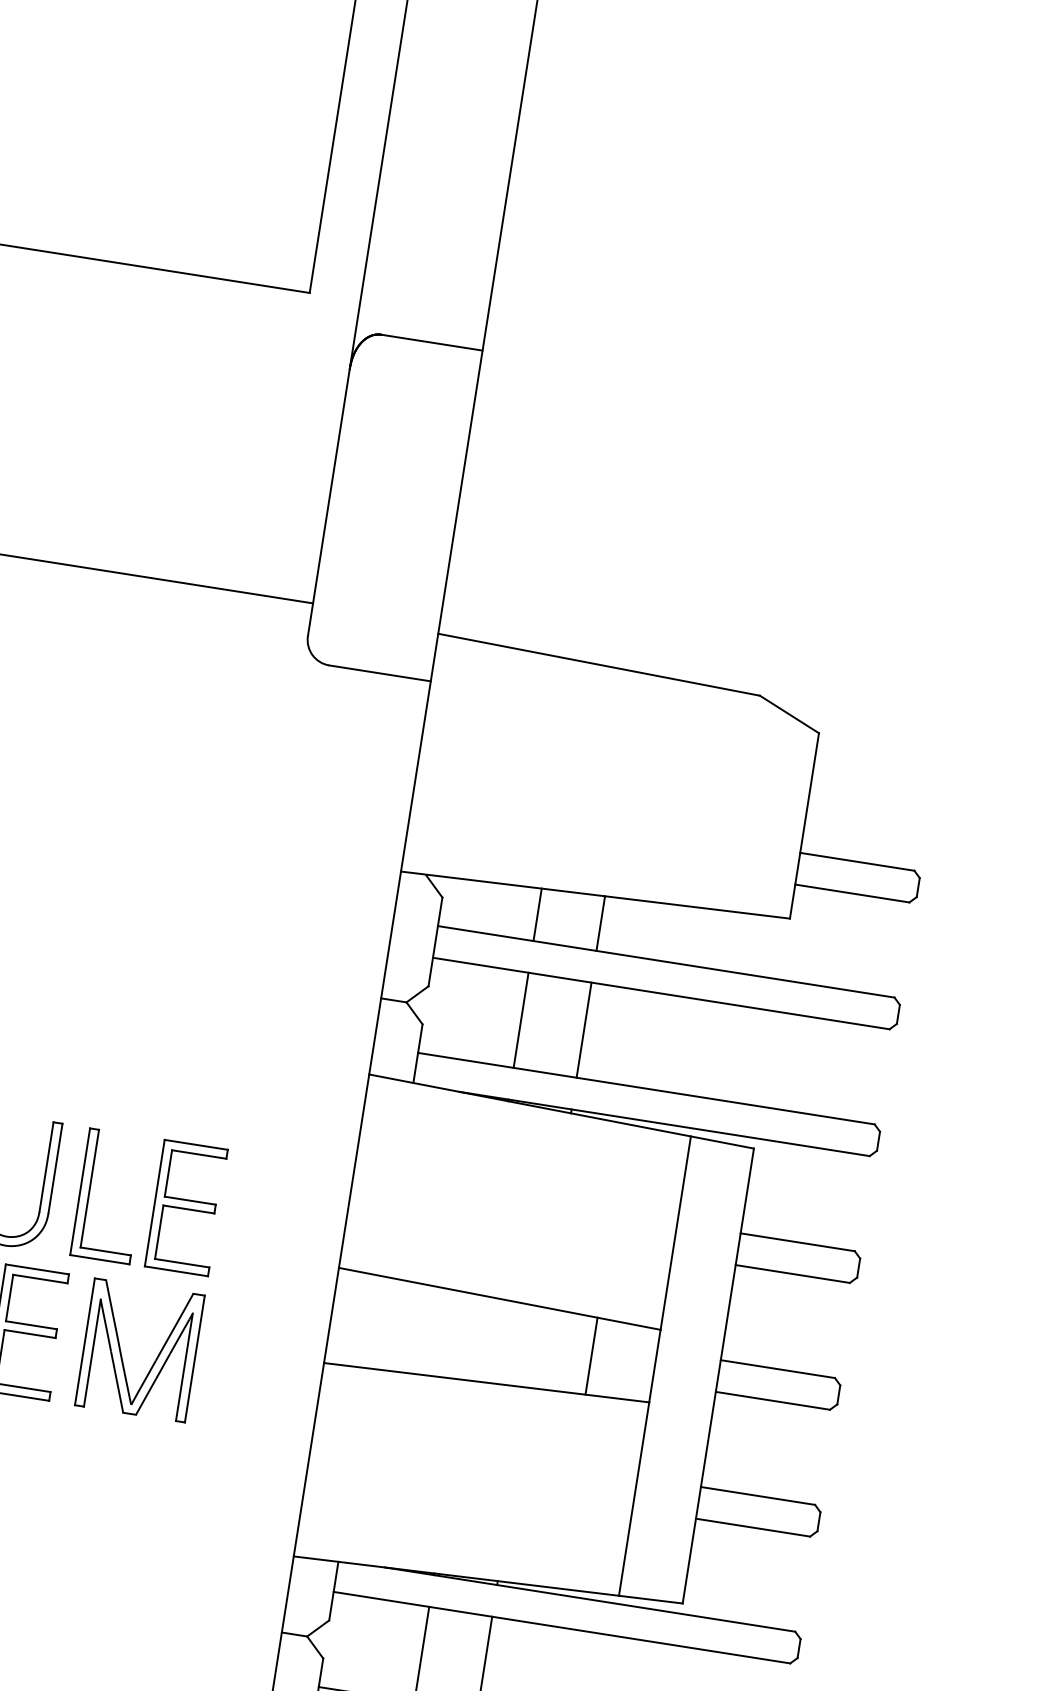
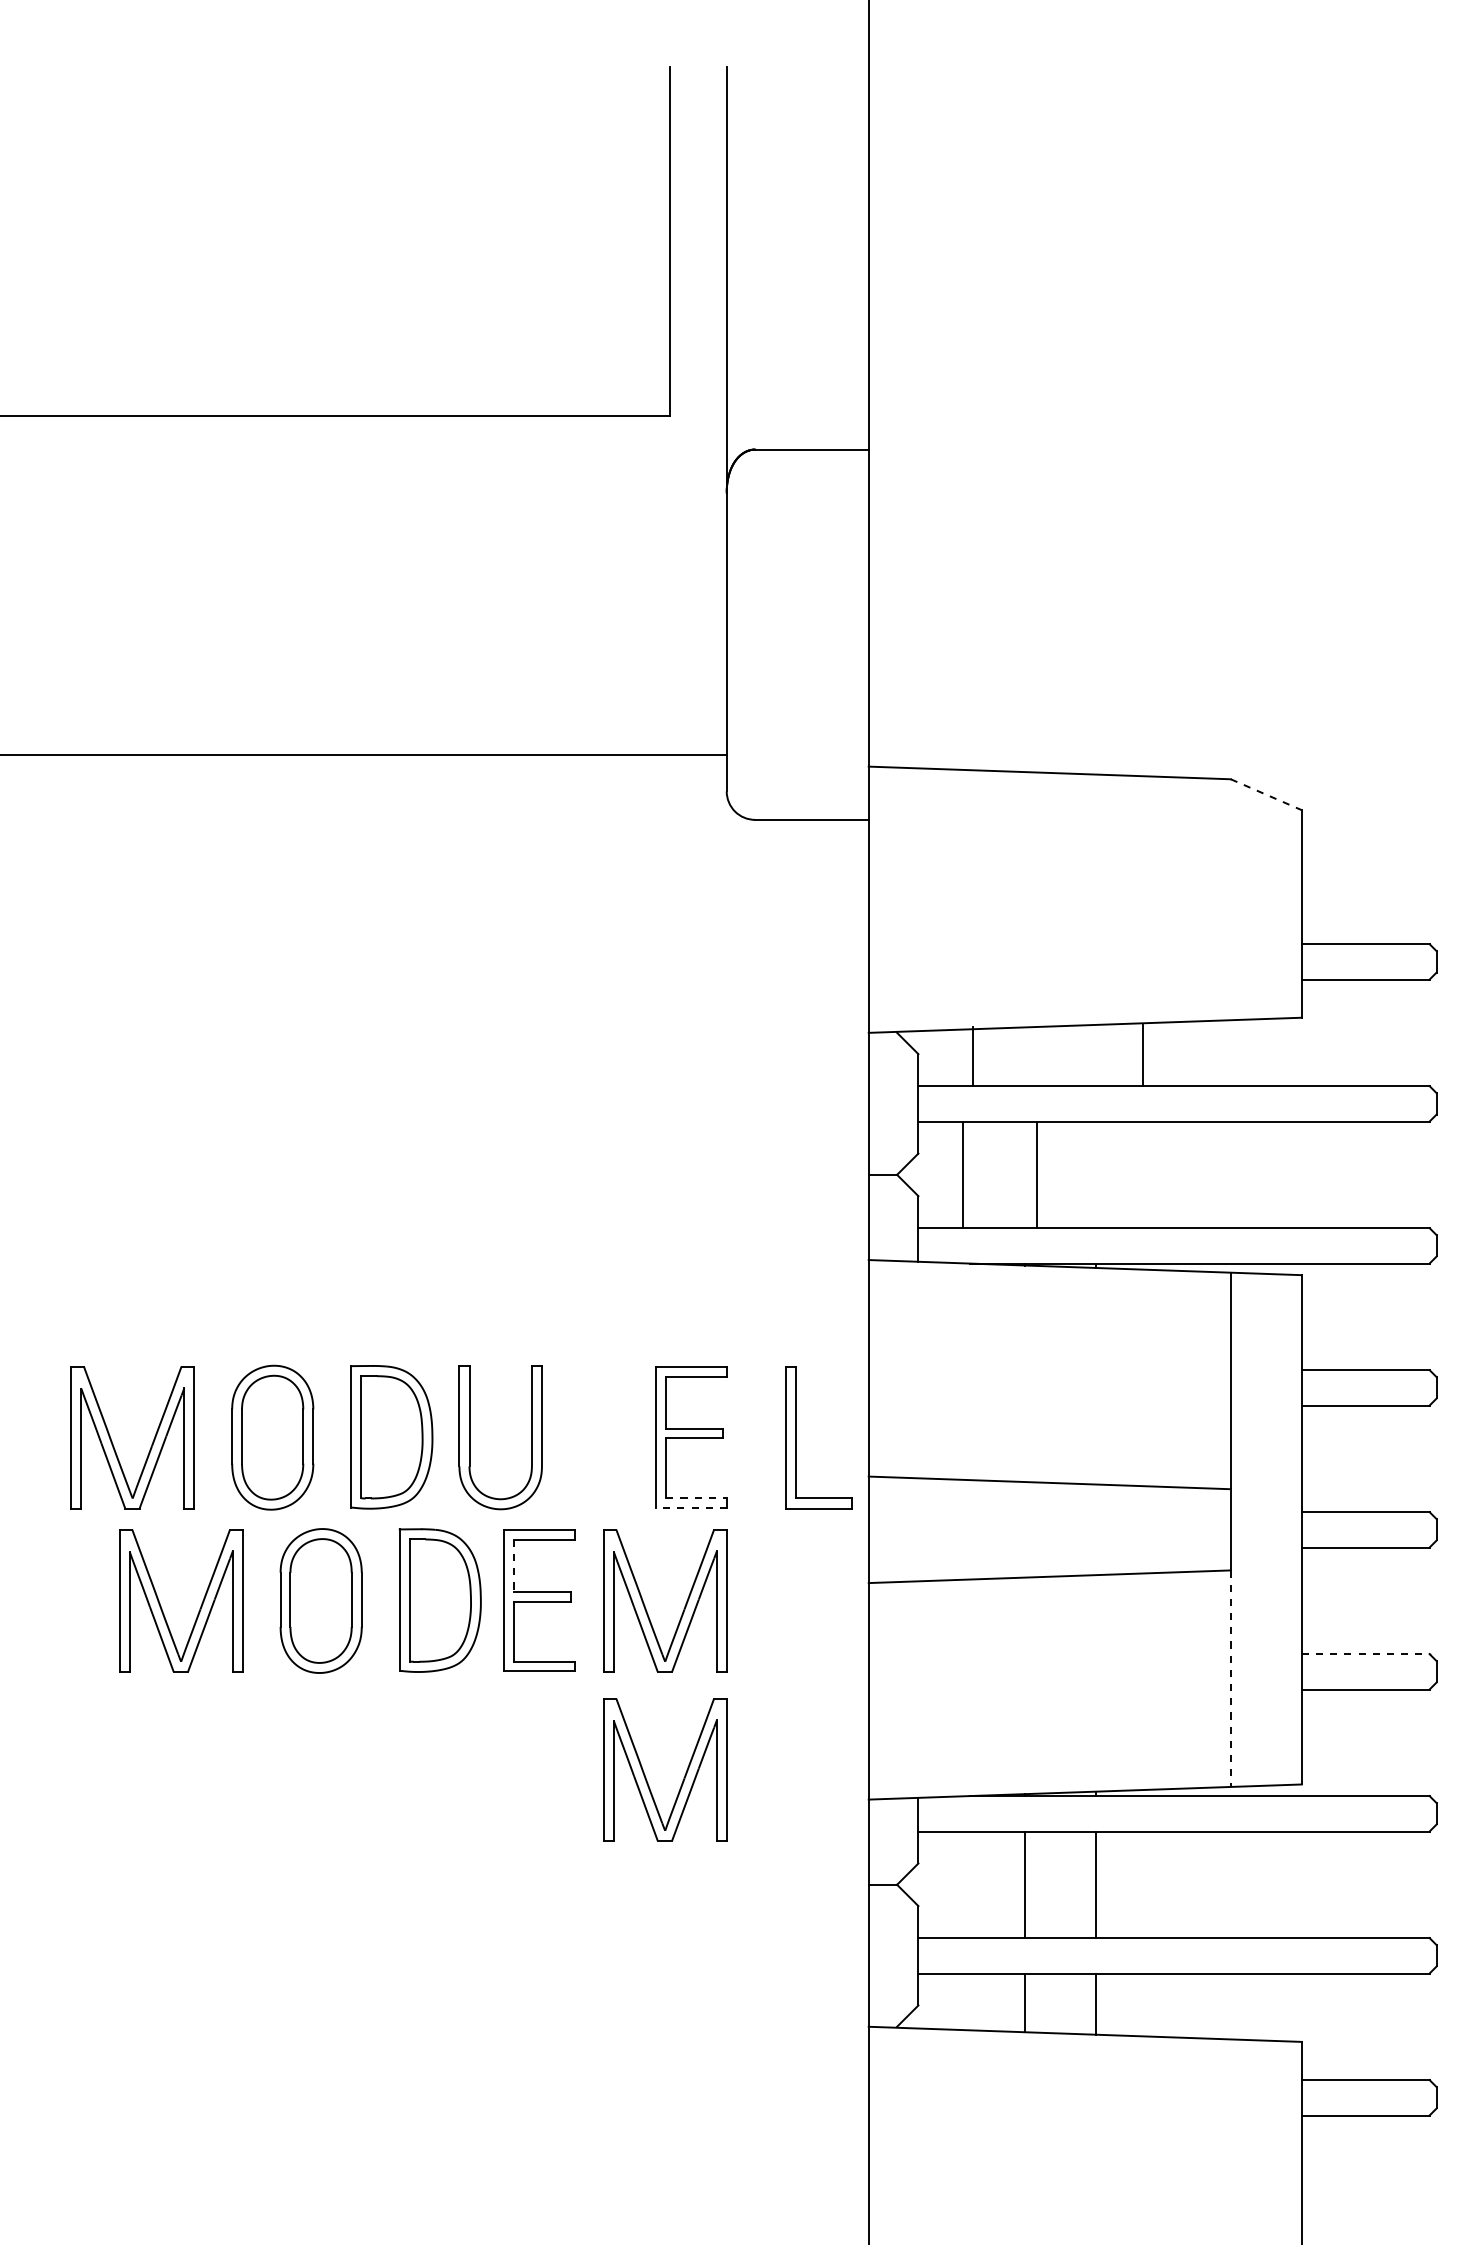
line: (789, 714) -> (1266, 794), solid -> dashed
line: (537, 914) -> (973, 1056), moved
line: (600, 923) -> (1142, 1055), moved
line: (521, 1020) -> (963, 1174), moved
line: (583, 1029) -> (1036, 1174), moved
part: (89, 1193) -> (796, 1437), moved
line: (182, 1263) -> (697, 1498), solid -> dashed
line: (176, 1271) -> (691, 1508), solid -> dashed
line: (9, 1297) -> (513, 1565), solid -> dashed
line: (591, 1355) -> (1159, 1529), removed
line: (757, 1496) -> (1365, 1654), solid -> dashed
line: (633, 1499) -> (1230, 1679), solid -> dashed
part: (131, 1510) -> (683, 1777), added

